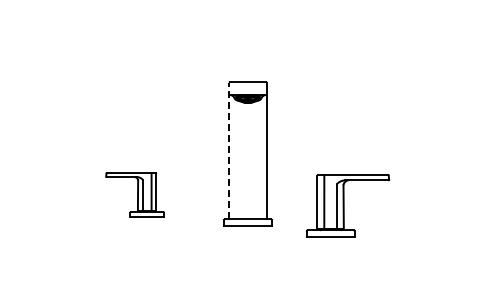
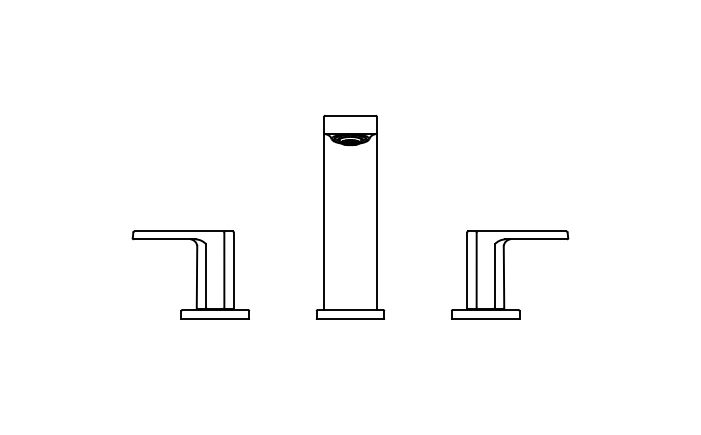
line: (229, 150) -> (324, 212), dashed -> solid
part: (134, 194) -> (190, 274), size x1.43
part: (347, 205) -> (509, 274), moved

